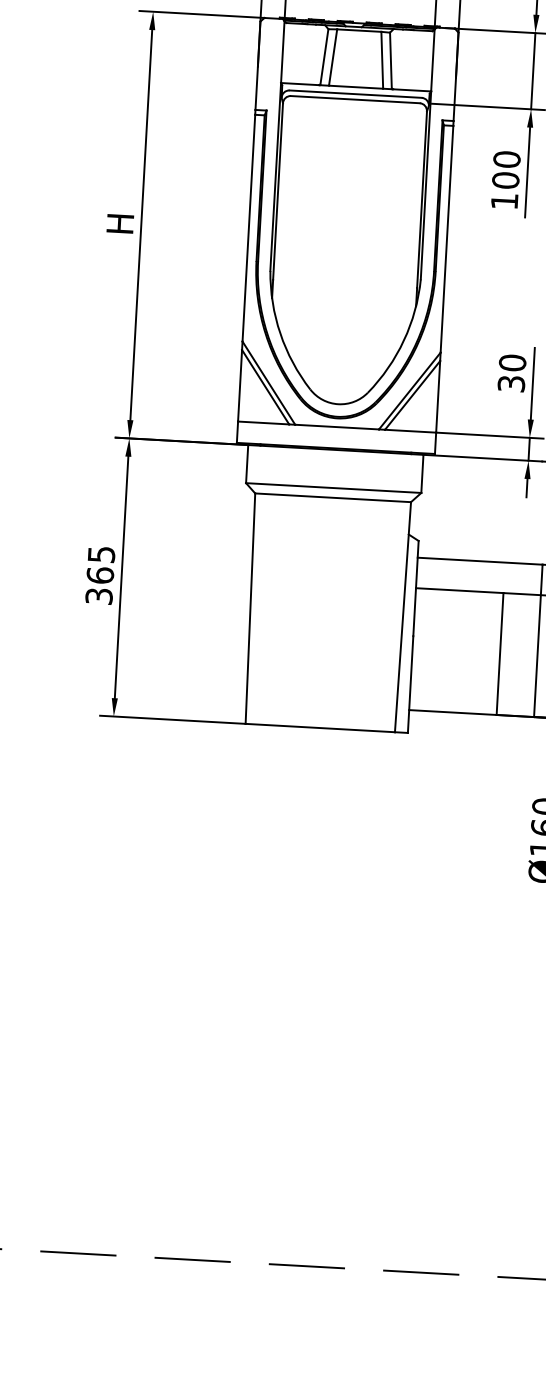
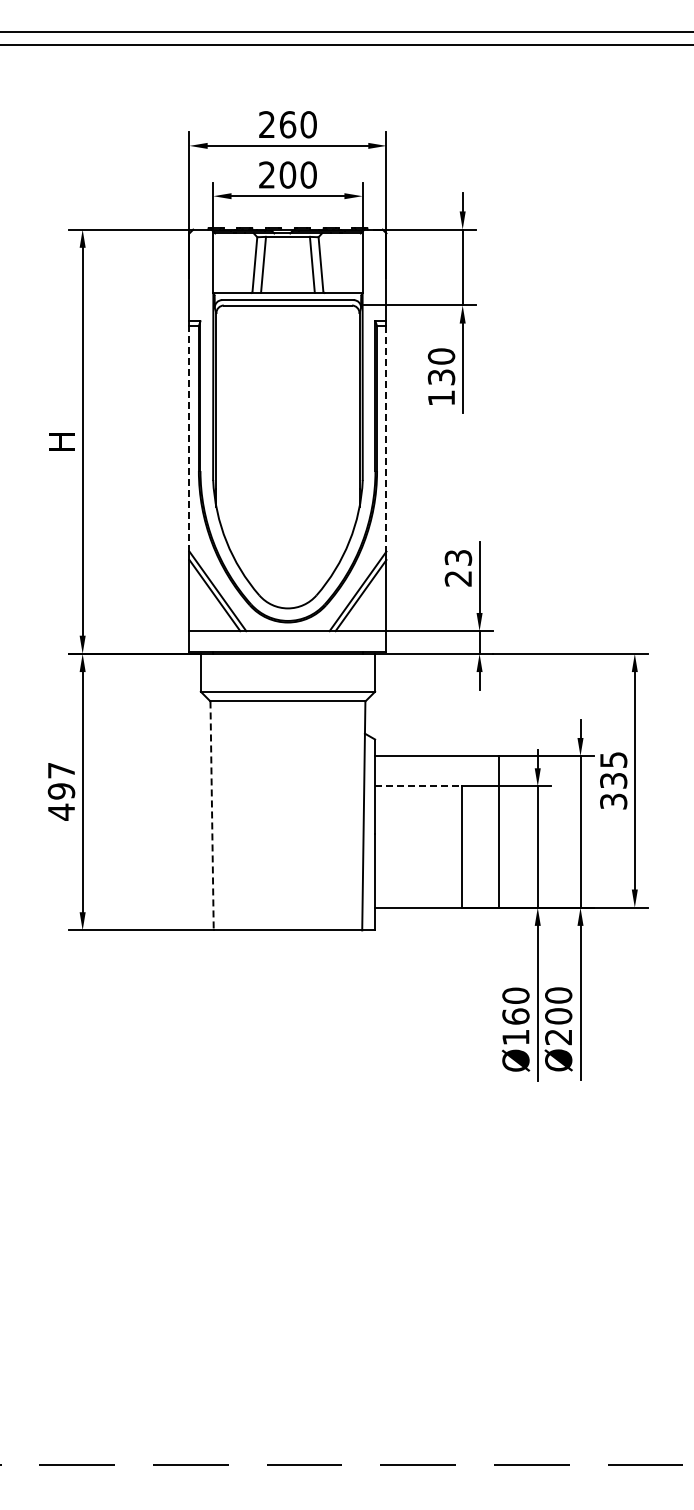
text: (505, 180) -> (441, 377), 100 -> 130
line: (248, 227) -> (189, 438), solid -> dashed
line: (447, 238) -> (386, 438), solid -> dashed
text: (512, 372) -> (458, 567), 30 -> 23
text: (100, 575) -> (61, 791), 365 -> 497
line: (460, 590) -> (419, 786), solid -> dashed
line: (250, 609) -> (212, 816), solid -> dashed

